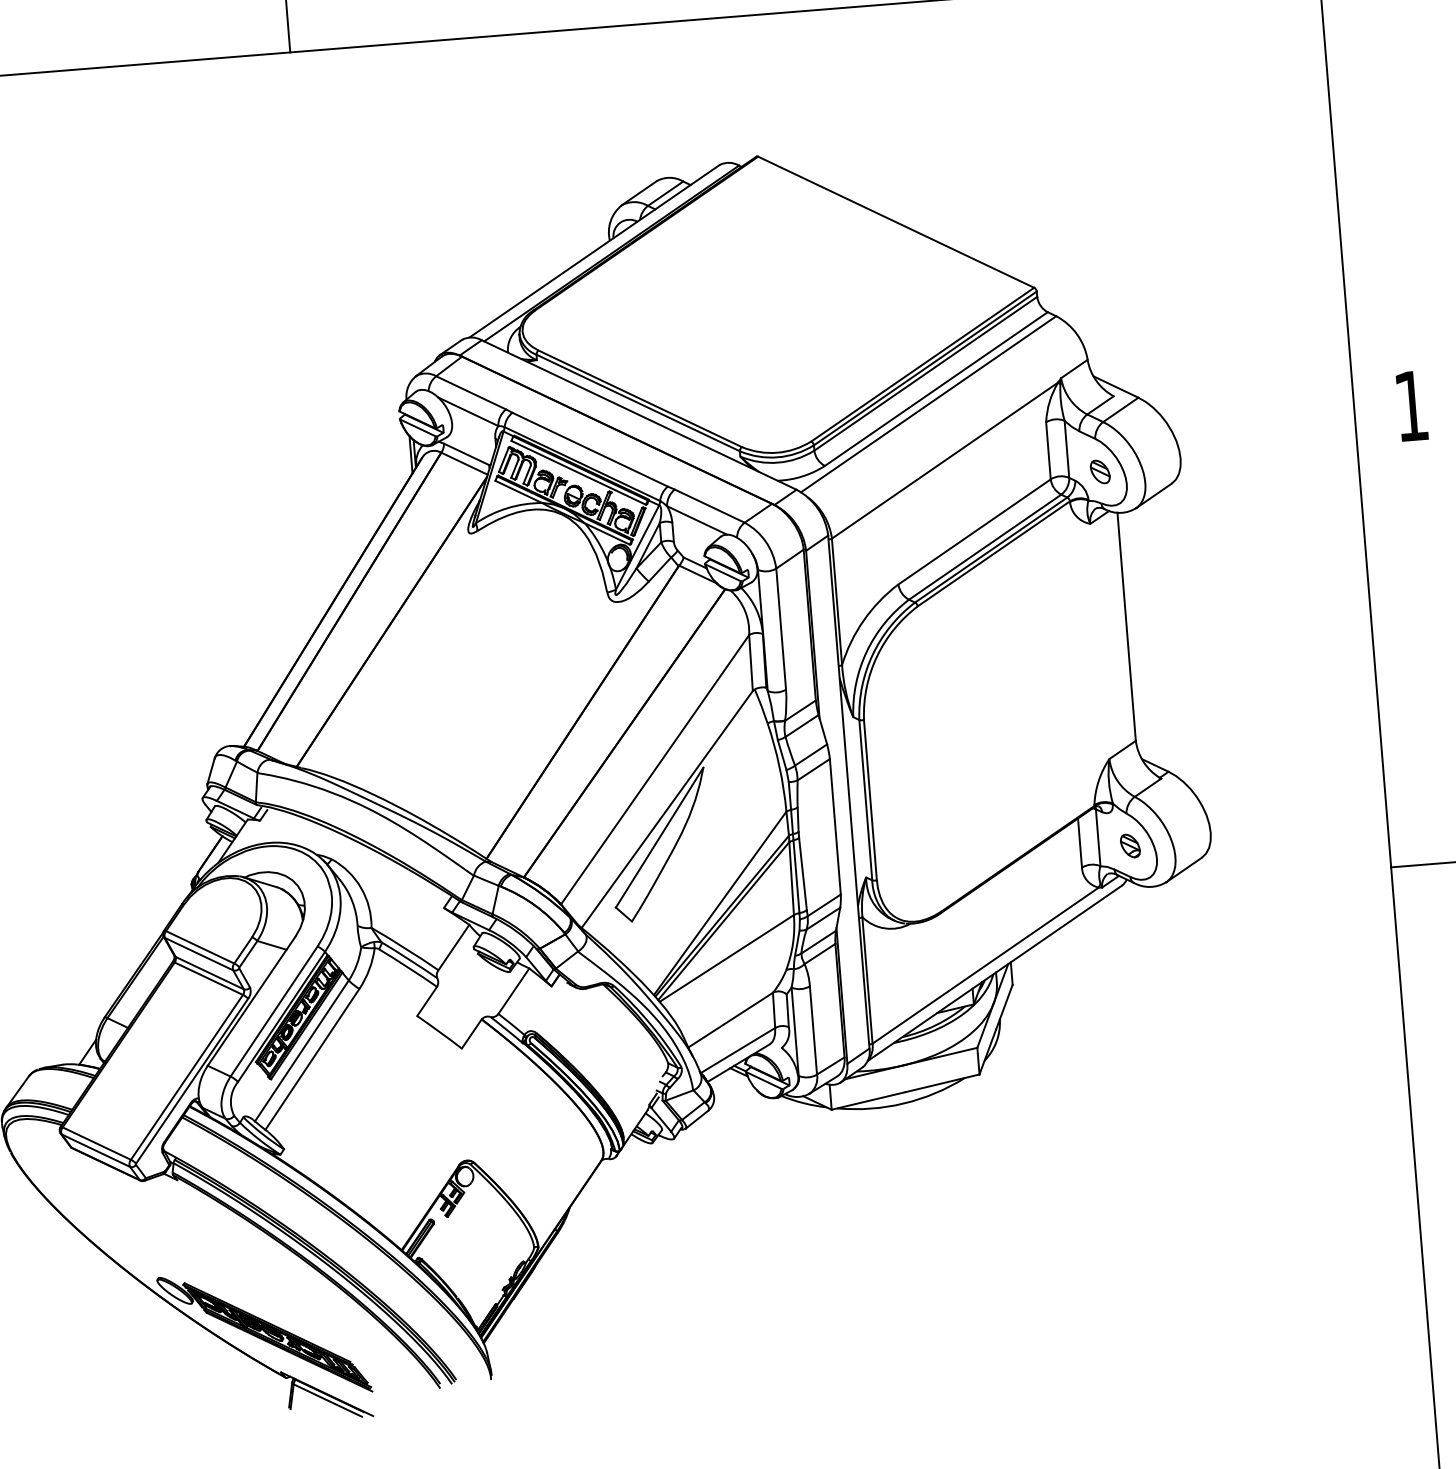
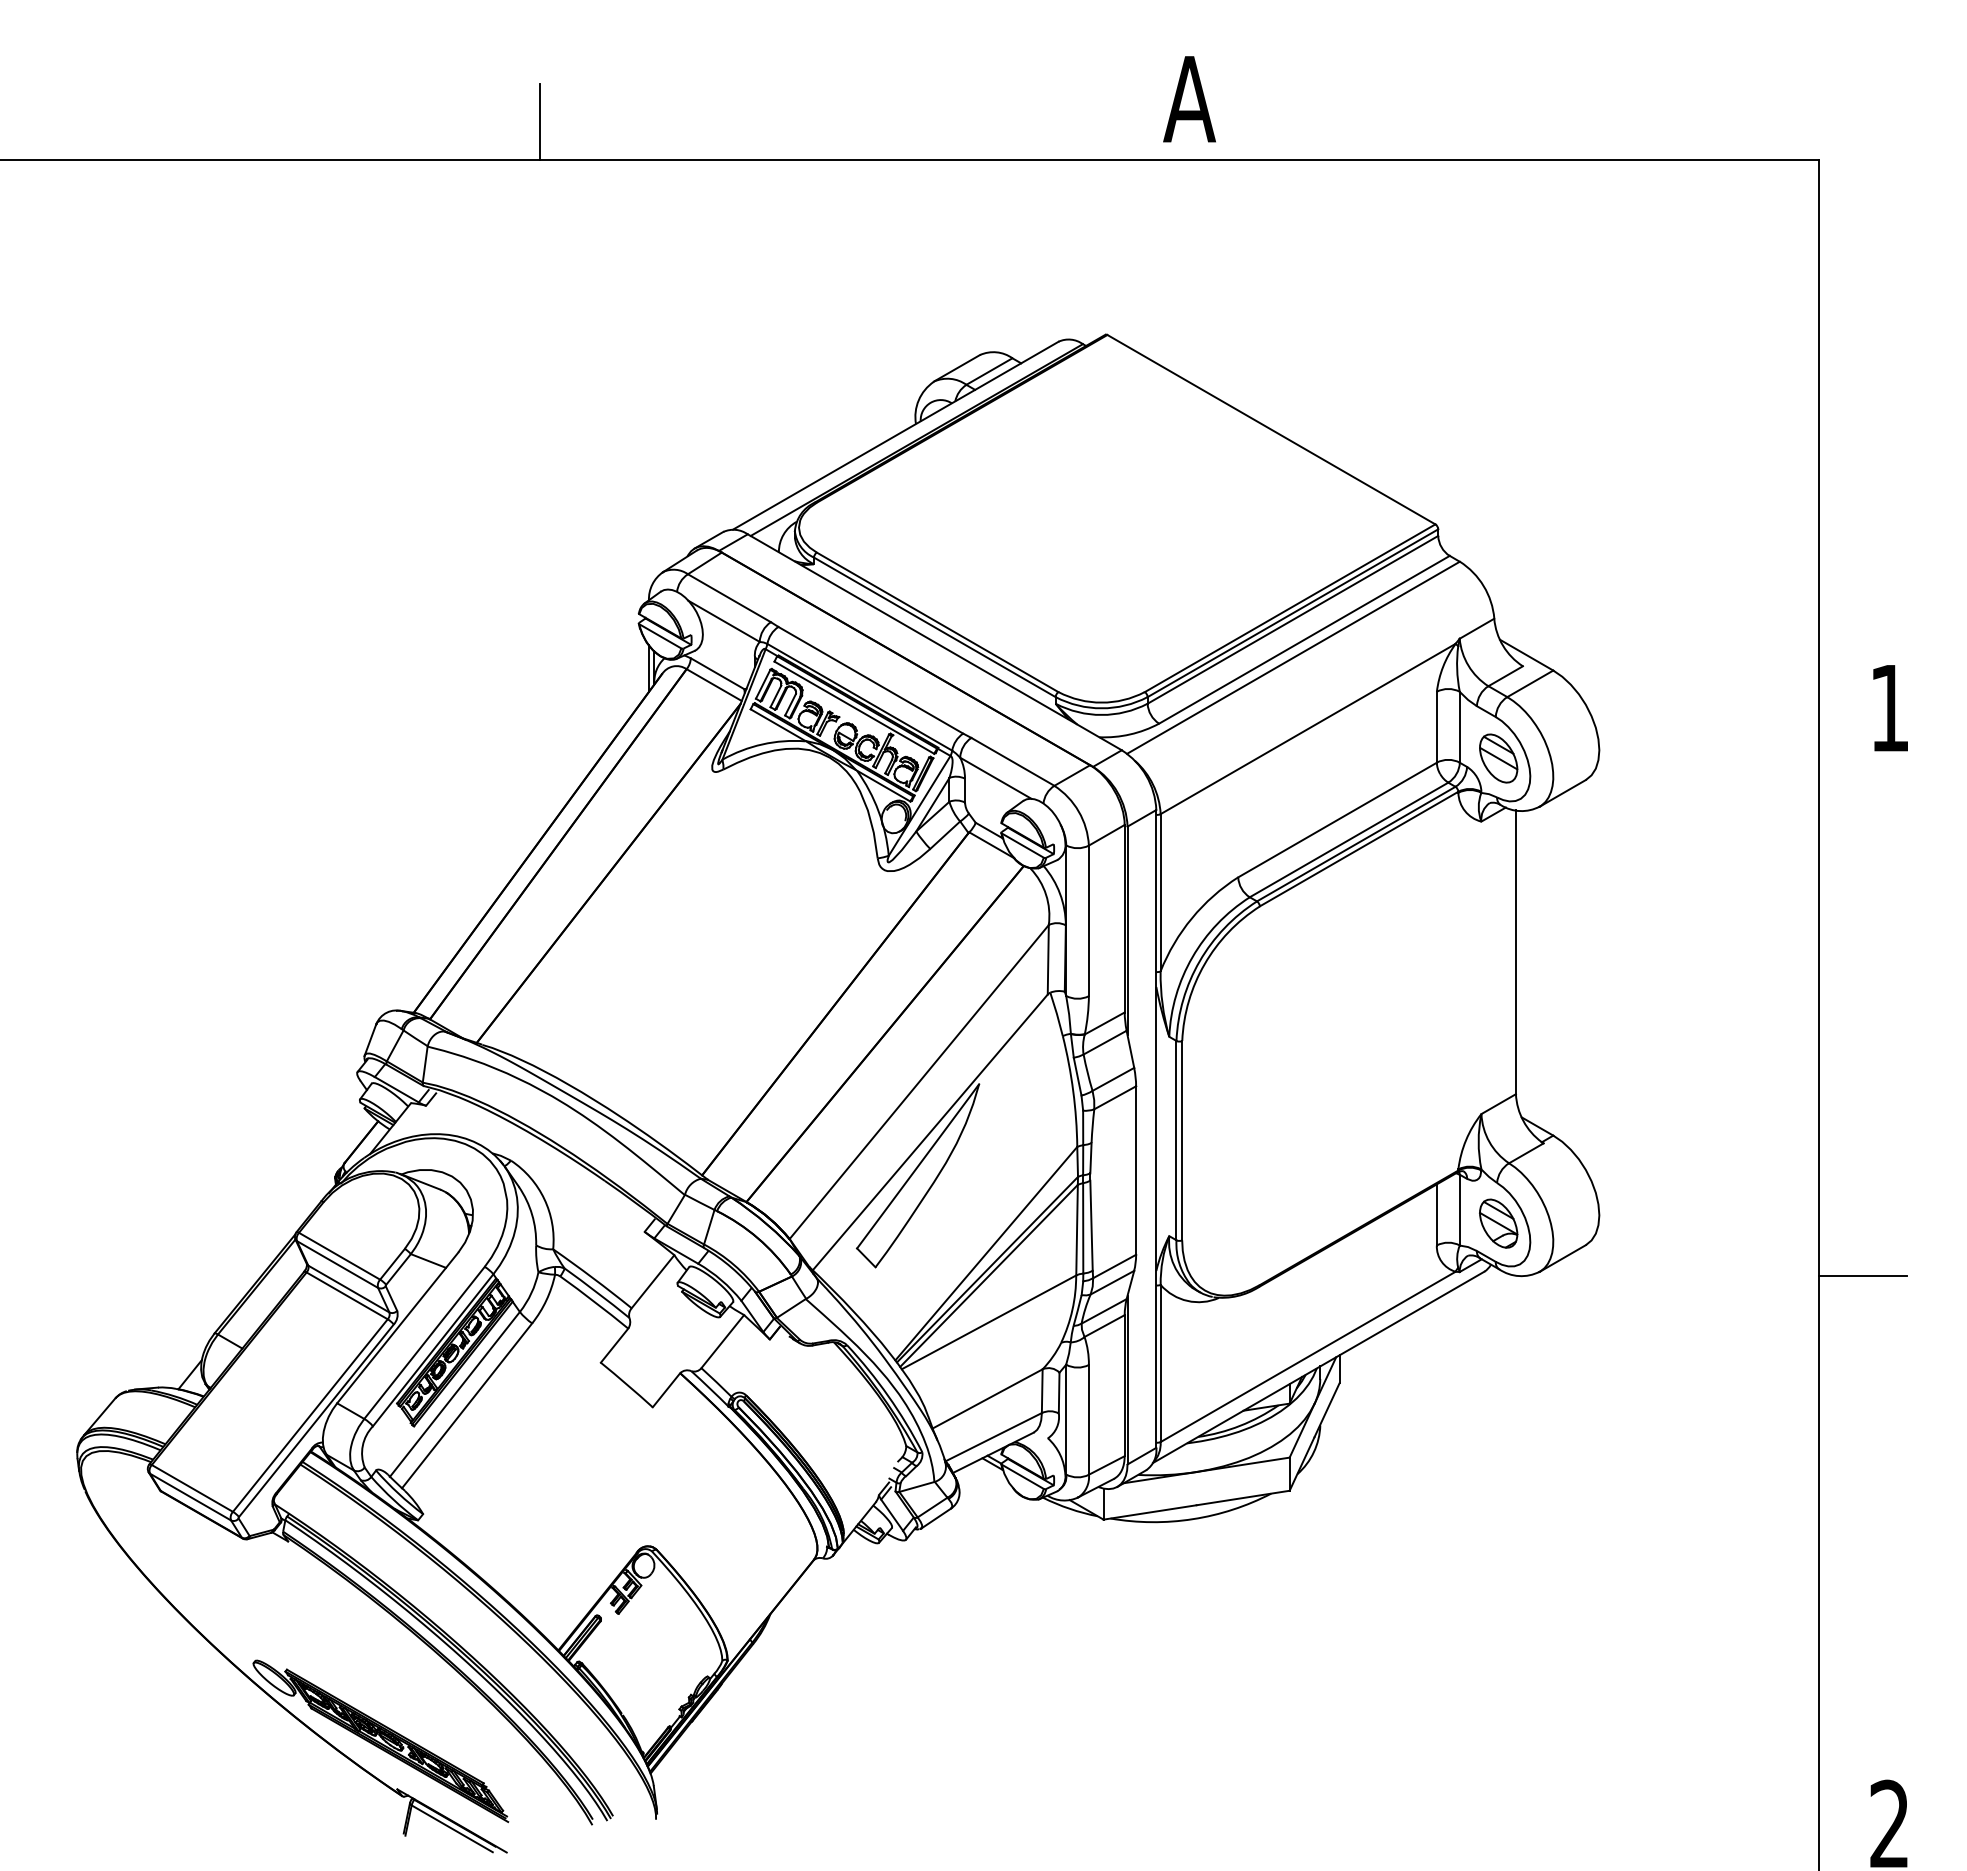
part: (1100, 471) -> (1498, 758), size x1.67
part: (1130, 845) -> (1498, 1223), size x1.67

